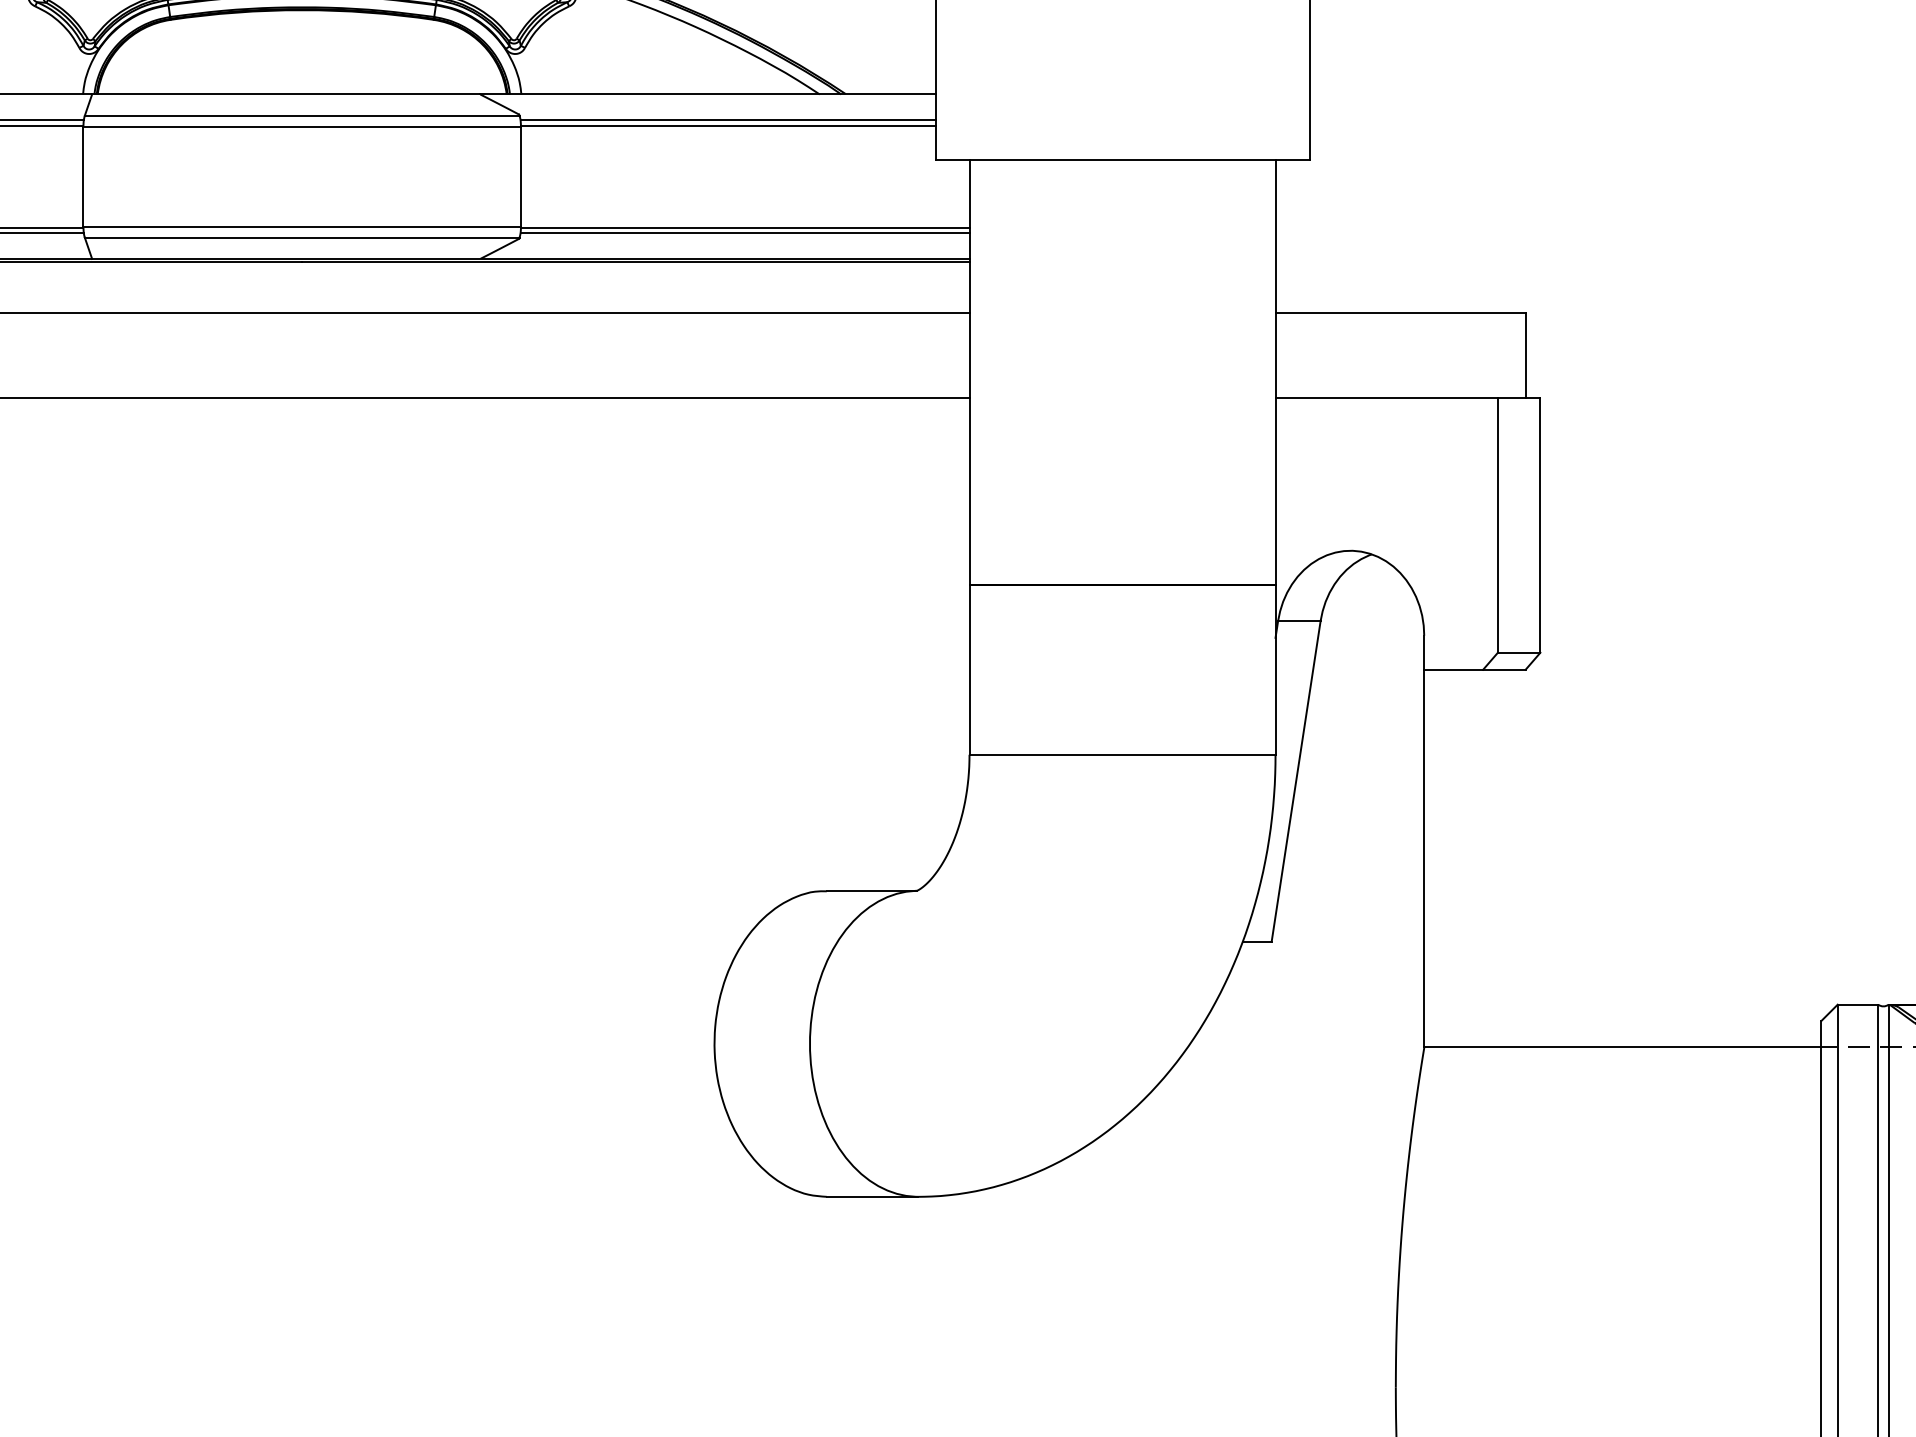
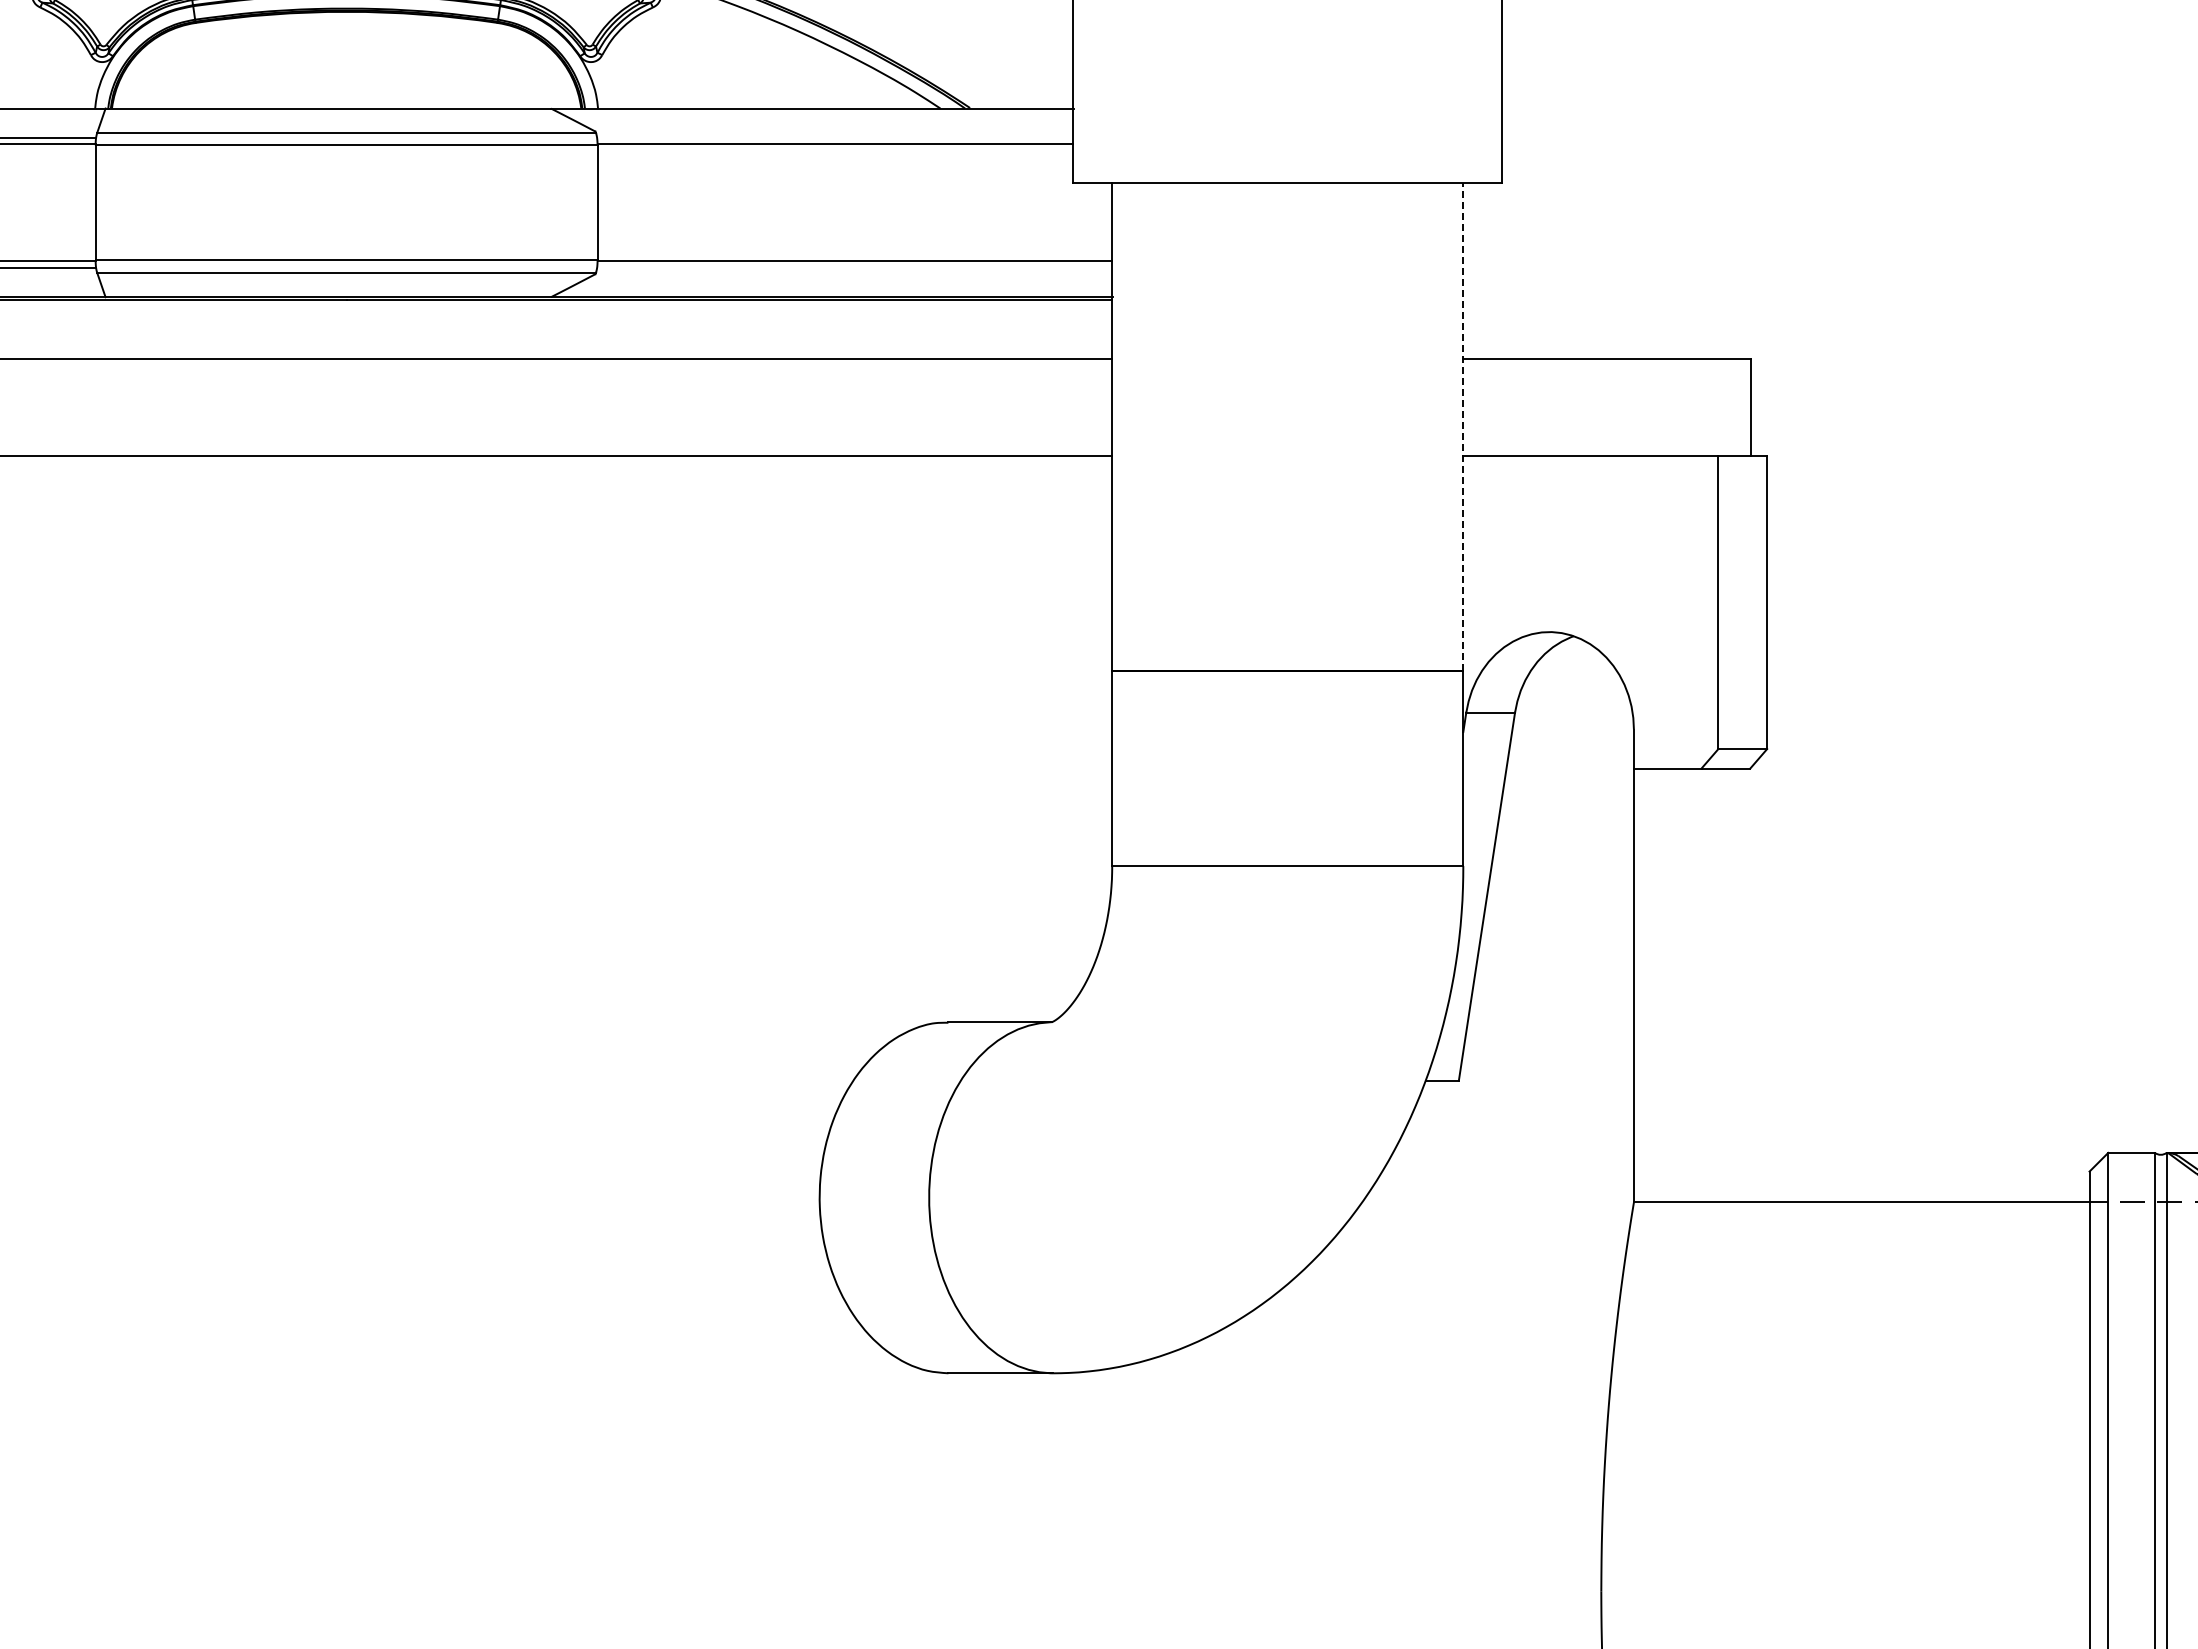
line: (728, 119) -> (835, 137), removed
line: (744, 233) -> (854, 267), removed
line: (1275, 372) -> (1463, 427), solid -> dashed

